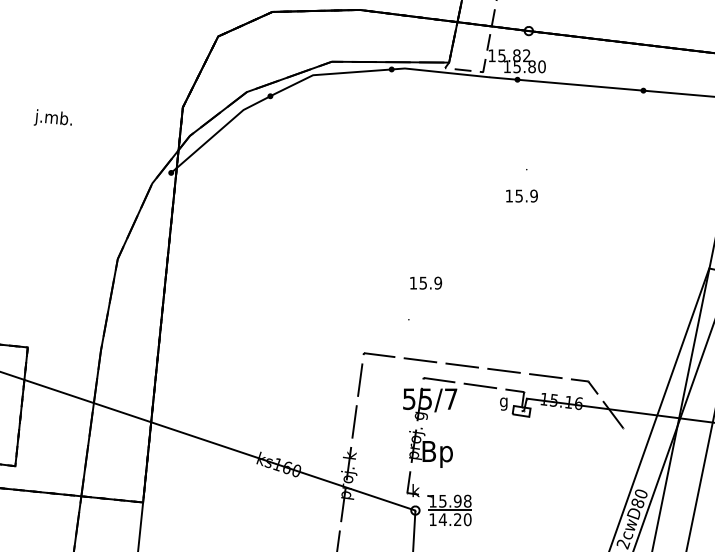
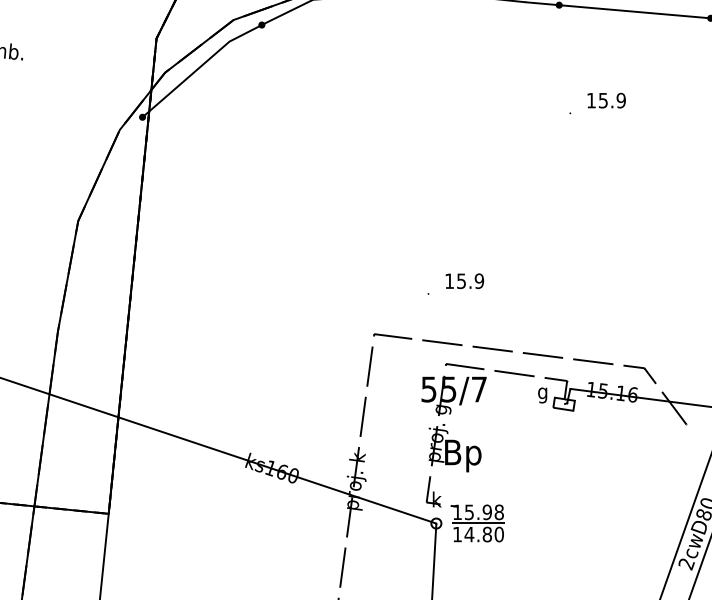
text: (521, 195) -> (606, 99), moved
text: (426, 282) -> (465, 280), moved
text: (457, 519) -> (486, 534), 14.20 -> 14.80

